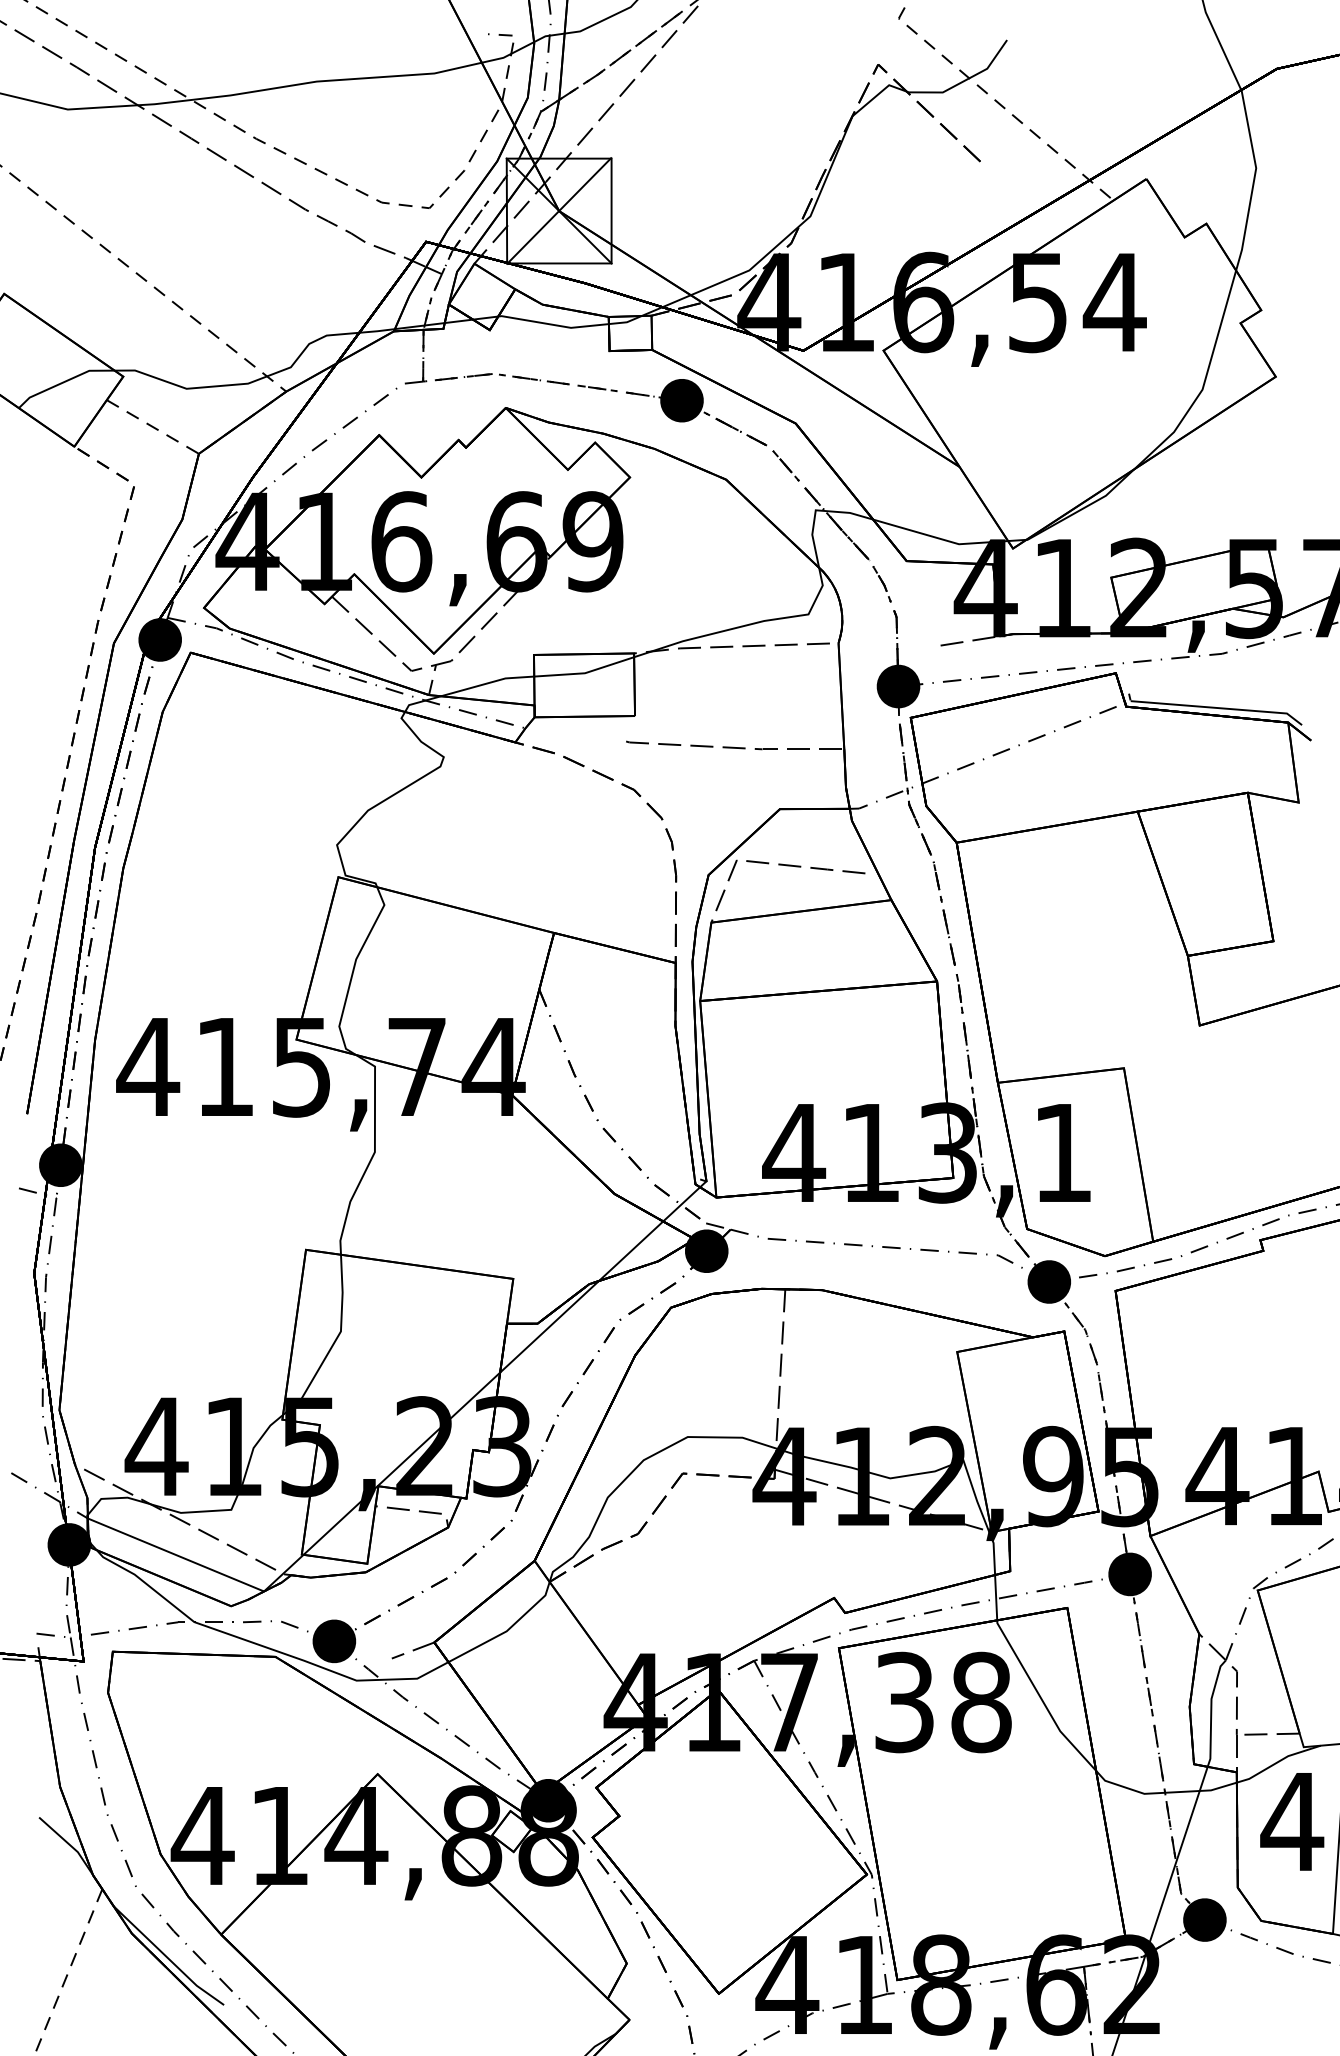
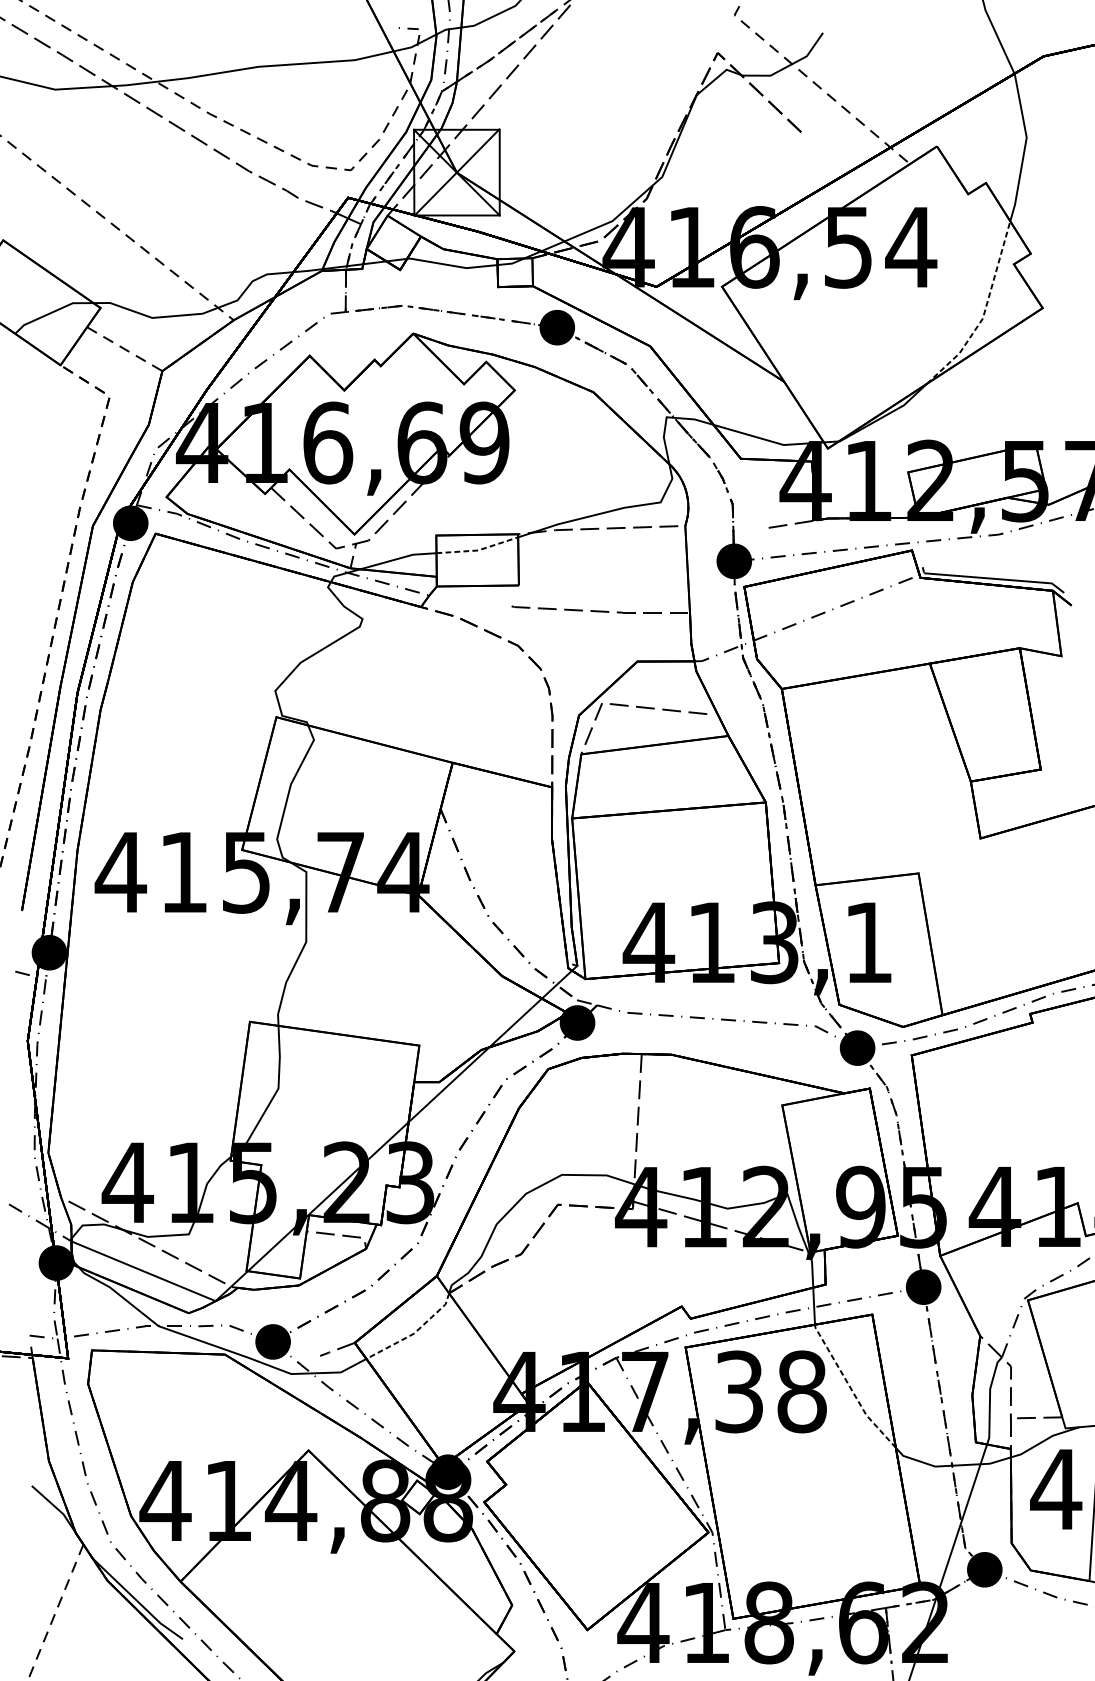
line: (1204, 381) -> (984, 311), solid -> dashed
line: (585, 673) -> (478, 550), solid -> dashed
line: (507, 1630) -> (414, 1333), solid -> dashed
line: (1041, 1698) -> (851, 1388), solid -> dashed

